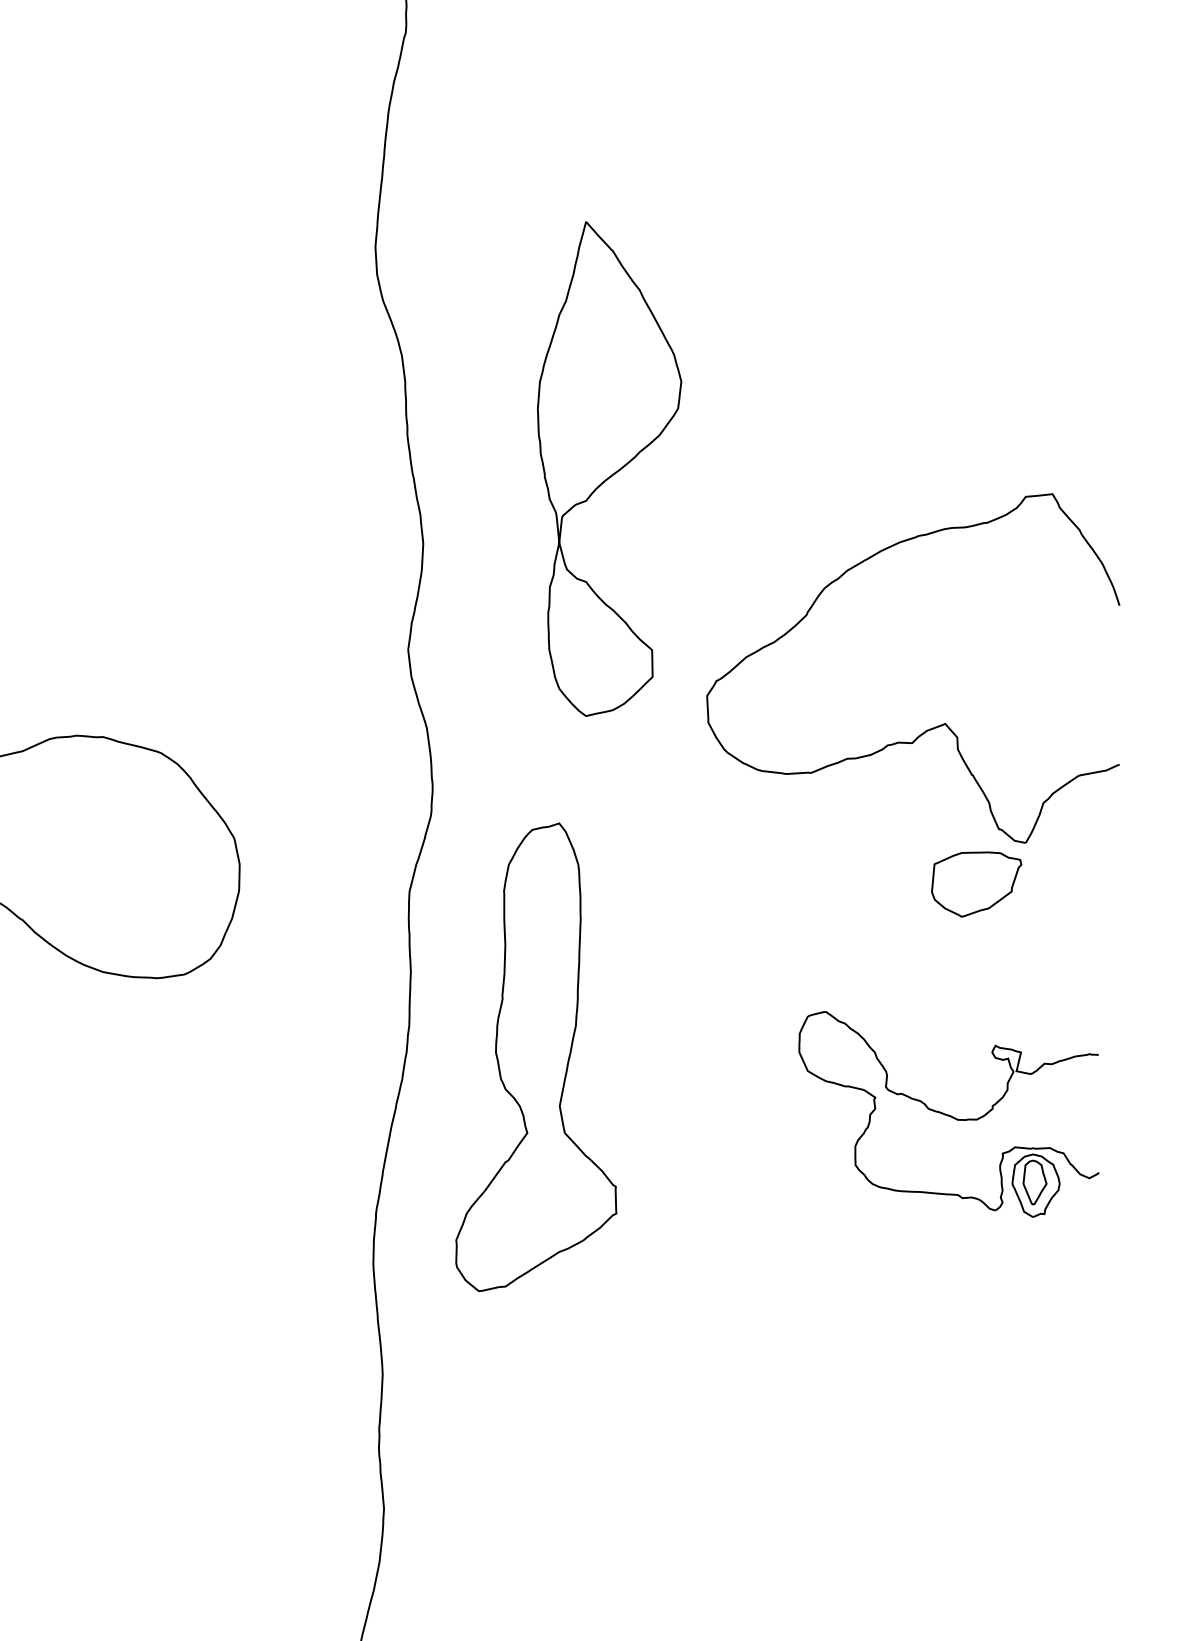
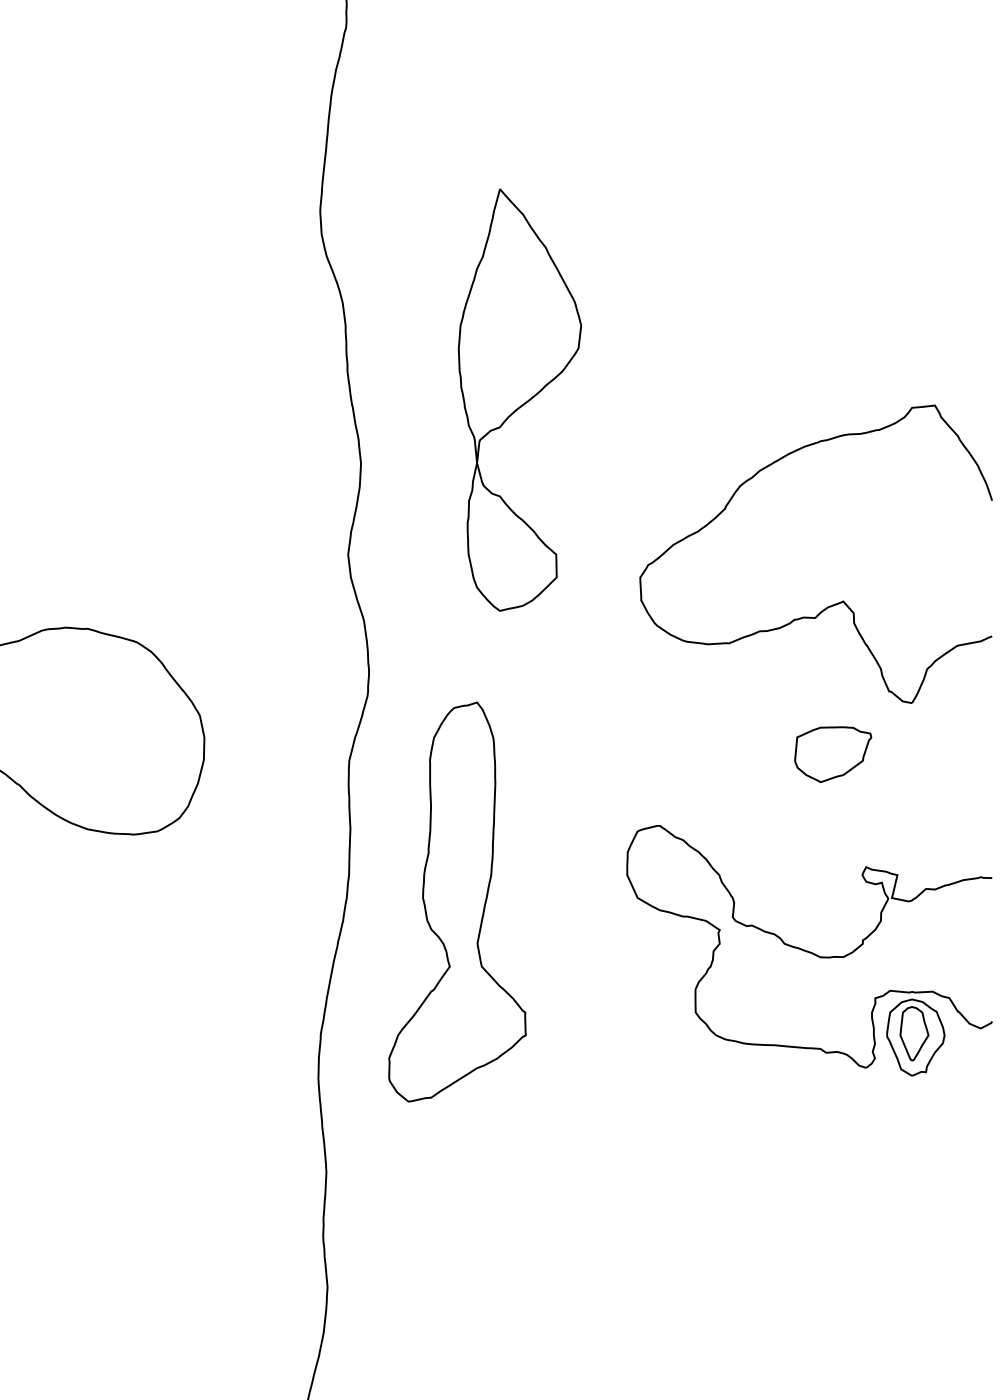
part: (938, 724) -> (837, 602), moved
part: (948, 1114) -> (809, 950), size x1.43

